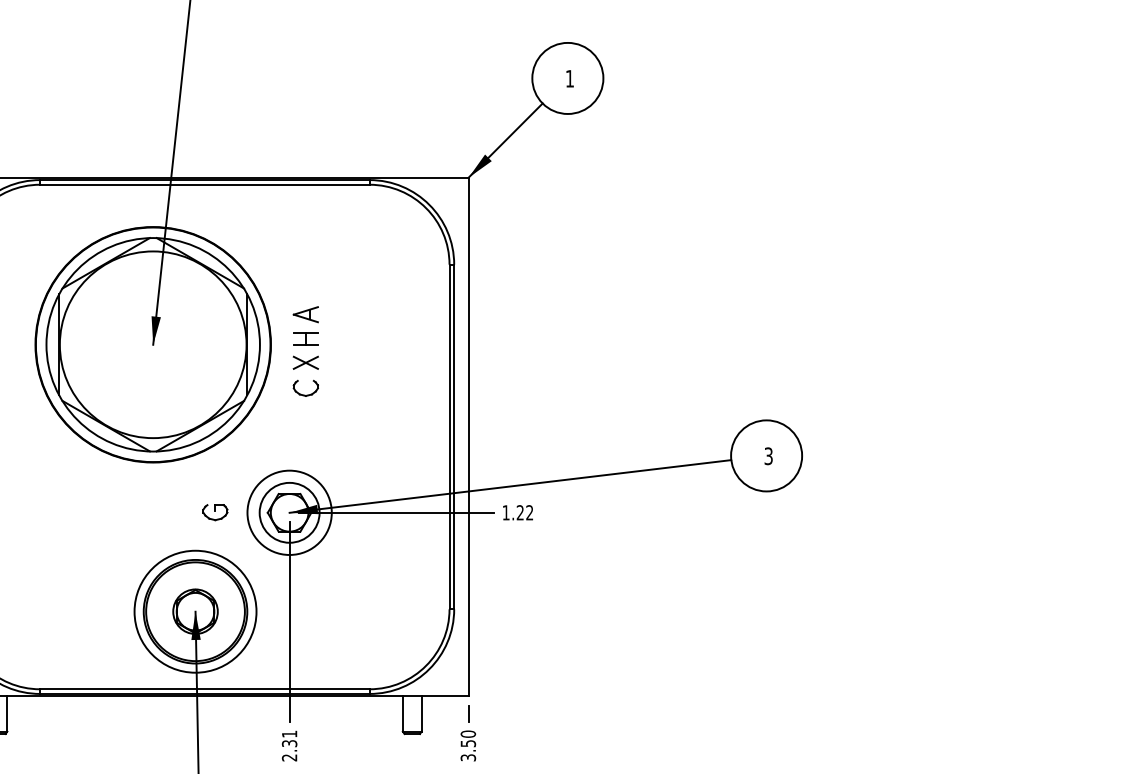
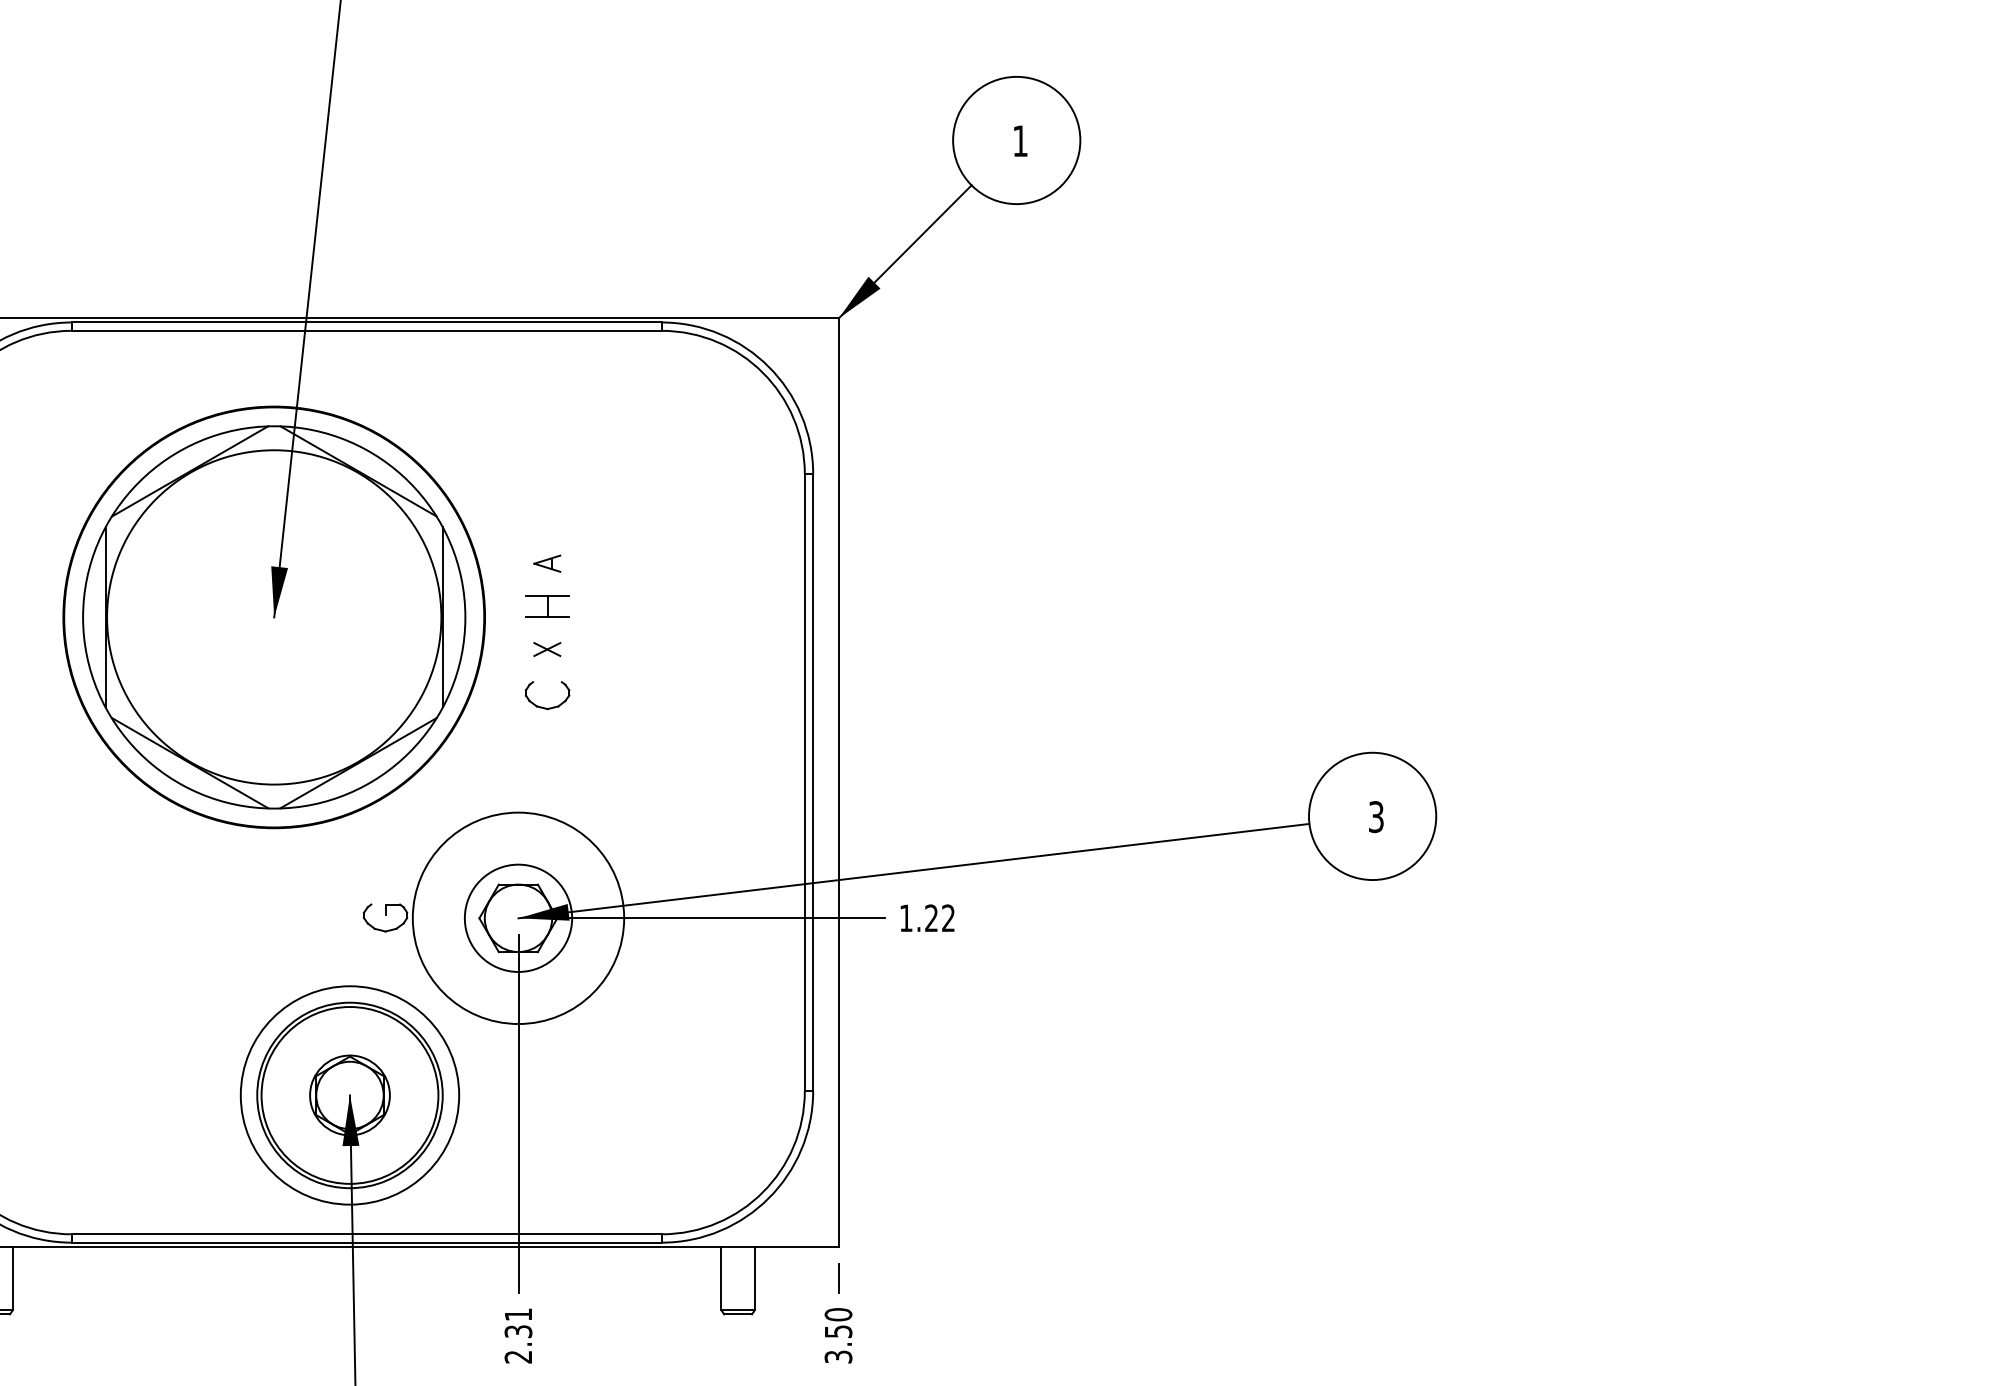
part: (305, 314) -> (546, 563), size x0.6
part: (305, 362) -> (546, 649), size x0.6
circle: (289, 512) -> (518, 917), size x1.4

